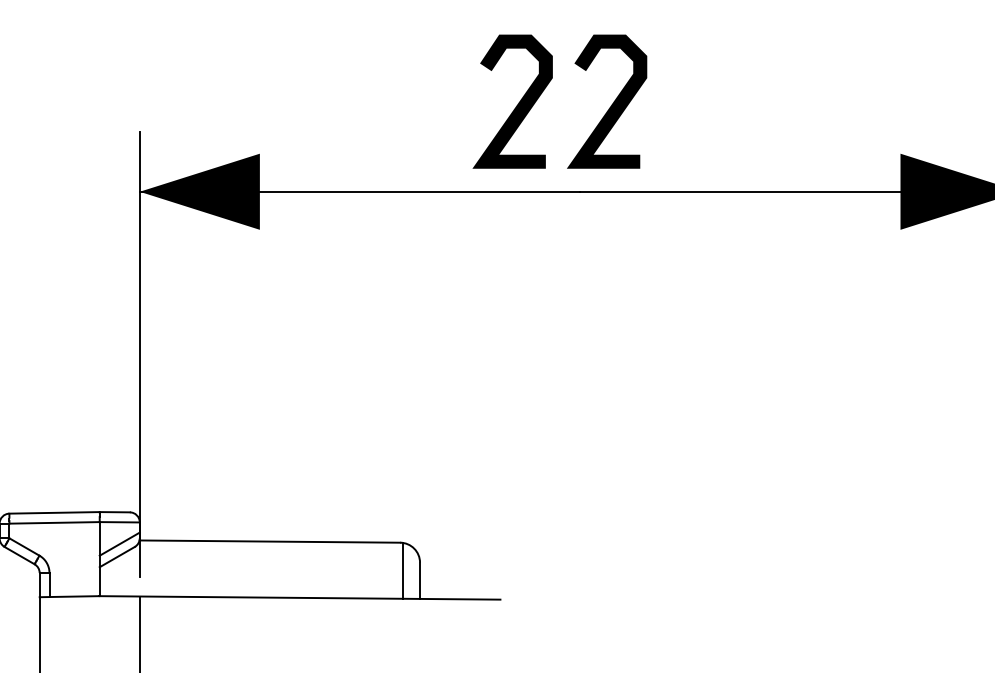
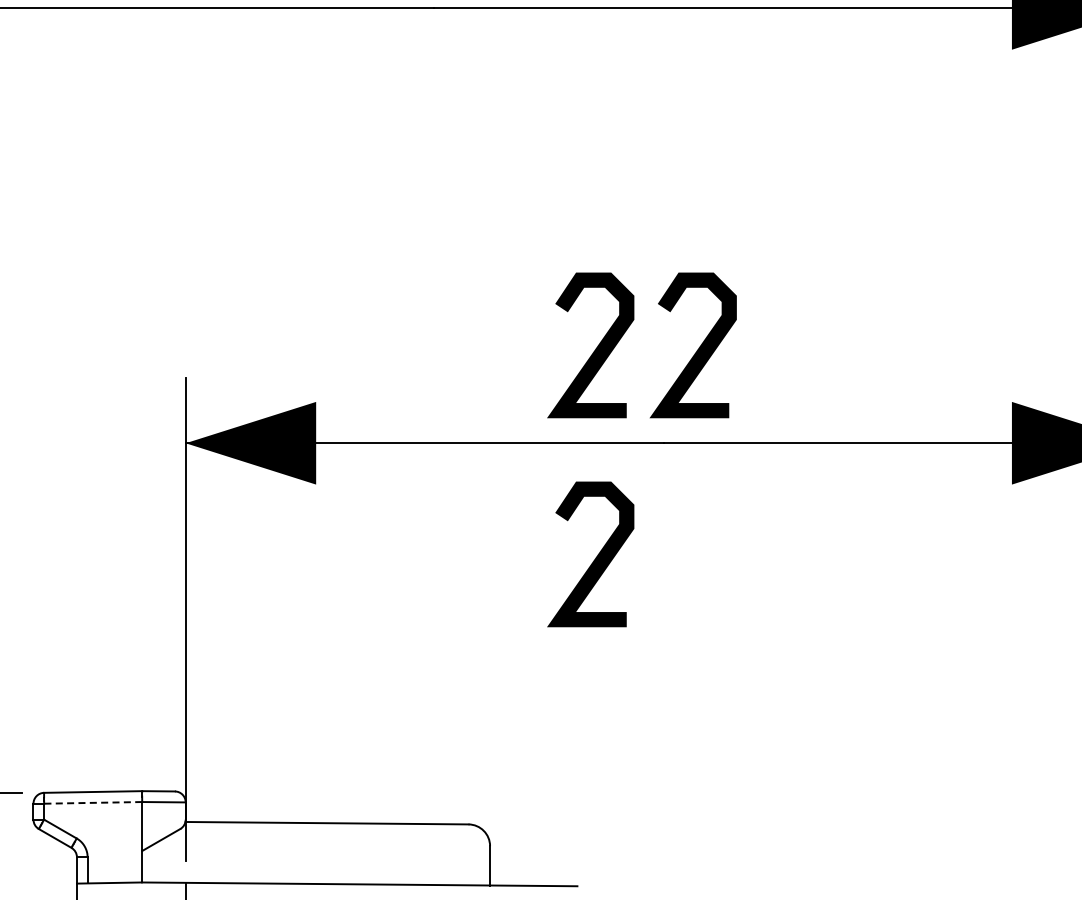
curve: (517, 296) -> (595, 557), added
line: (53, 522) -> (92, 802), solid -> dashed
line: (119, 543) -> (163, 825), removed
line: (403, 570) -> (472, 854), removed

